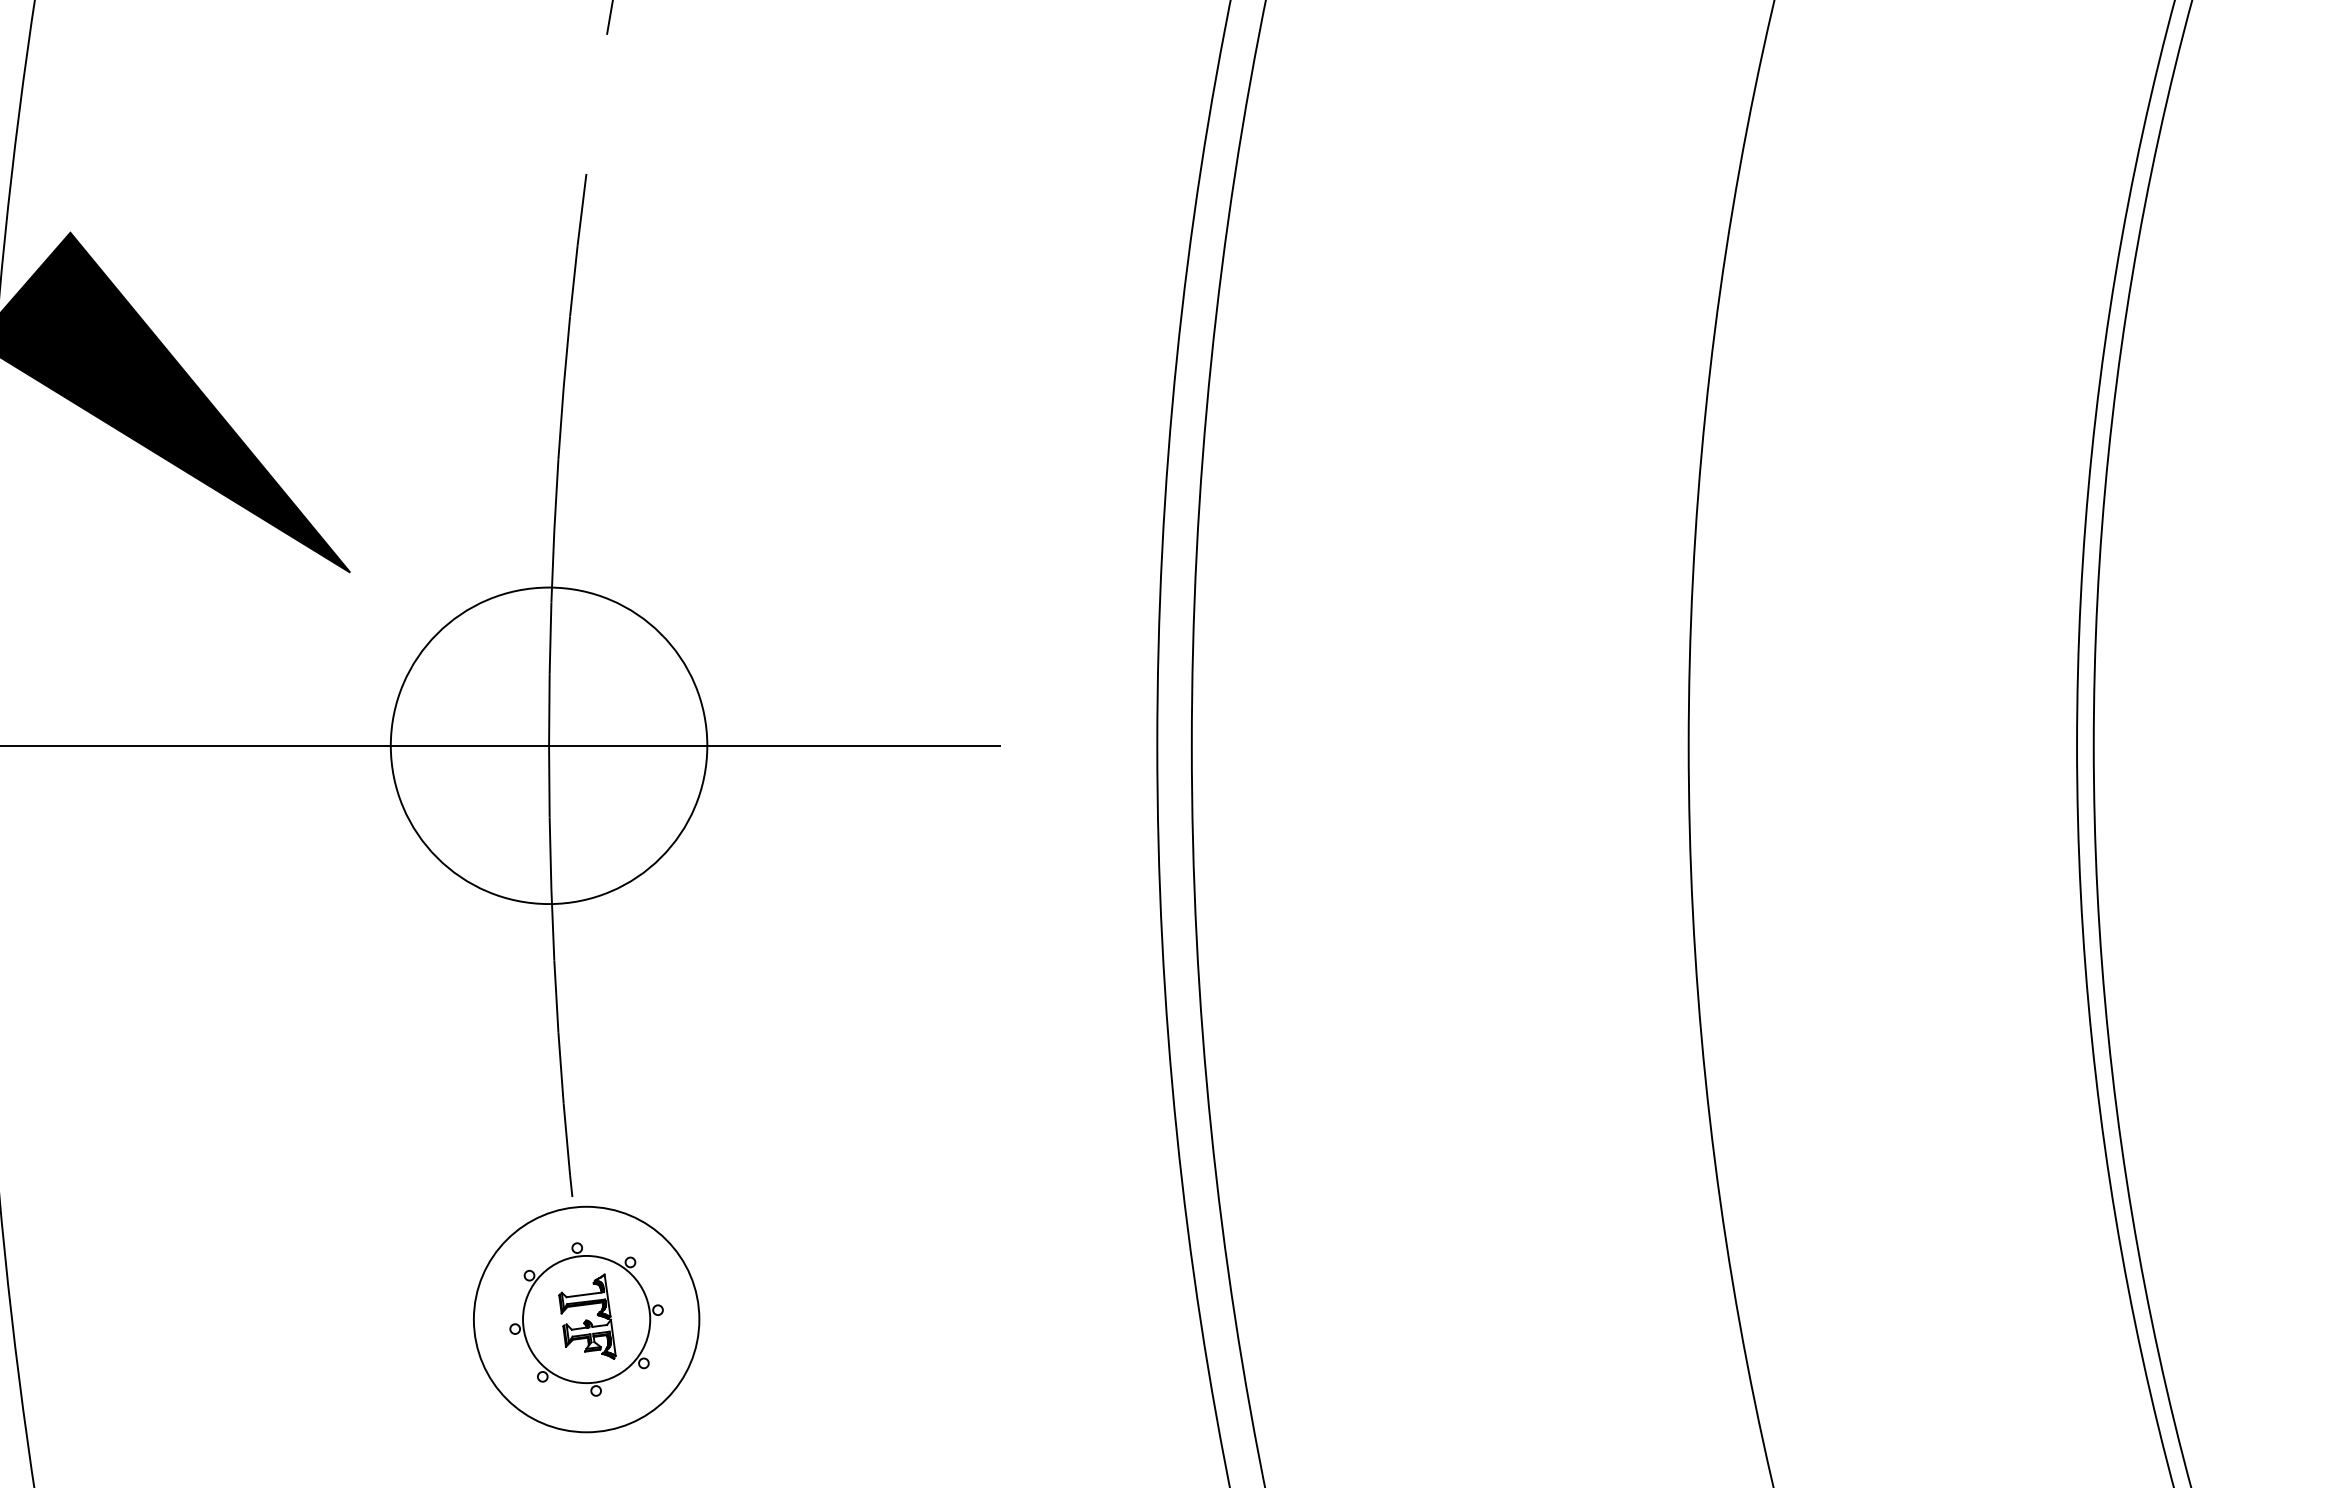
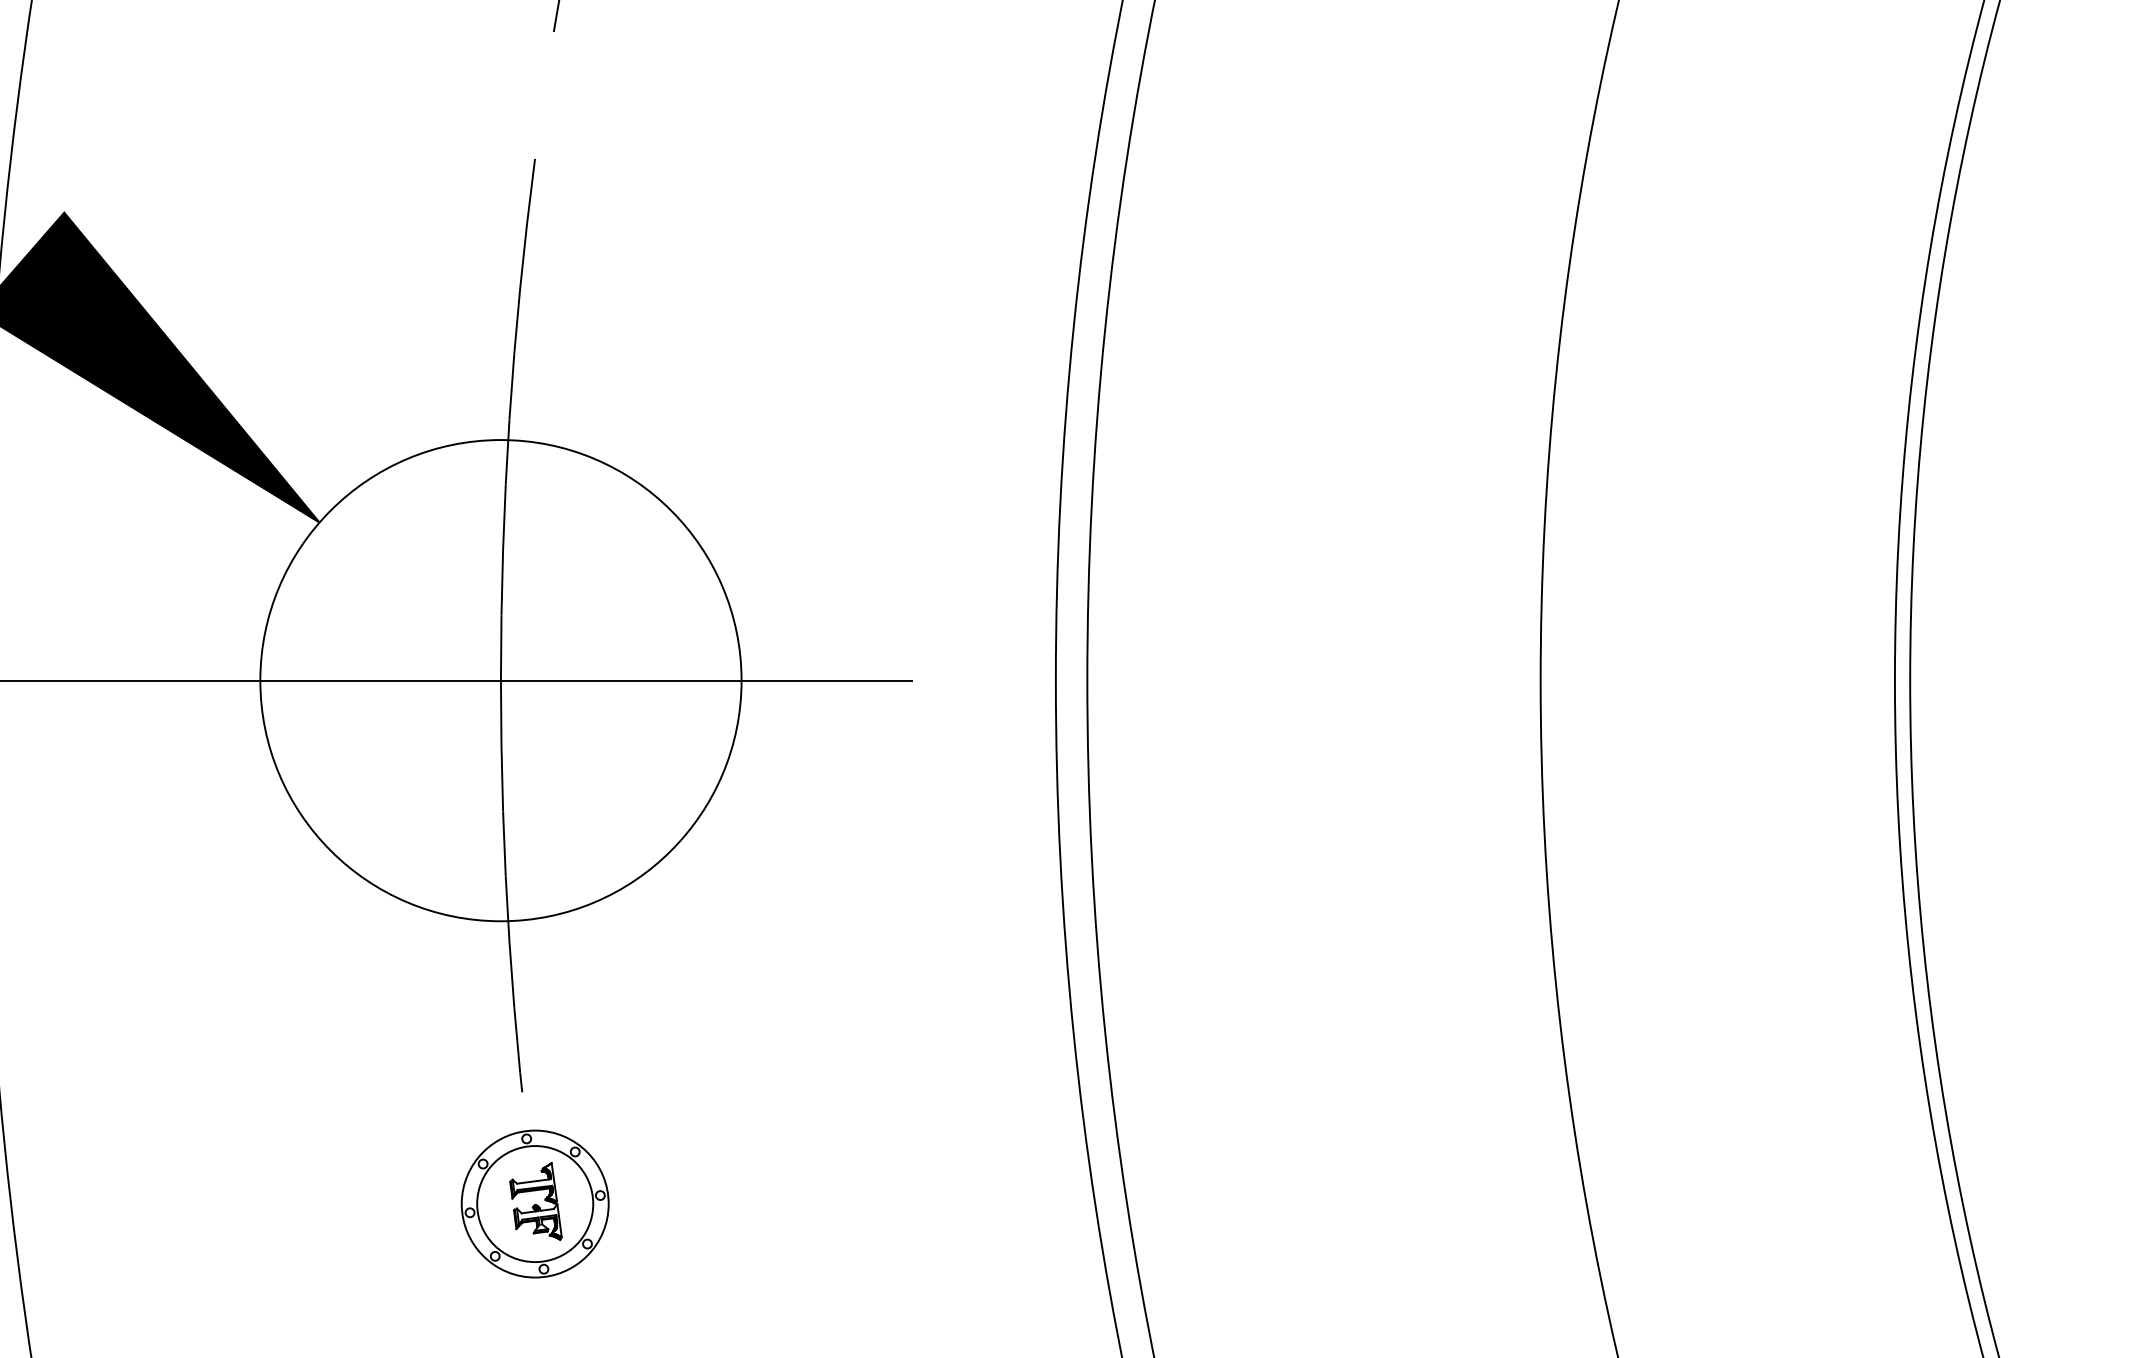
circle: (548, 745) -> (500, 680), size x1.67
circle: (586, 1319) -> (535, 1204), size x0.71

